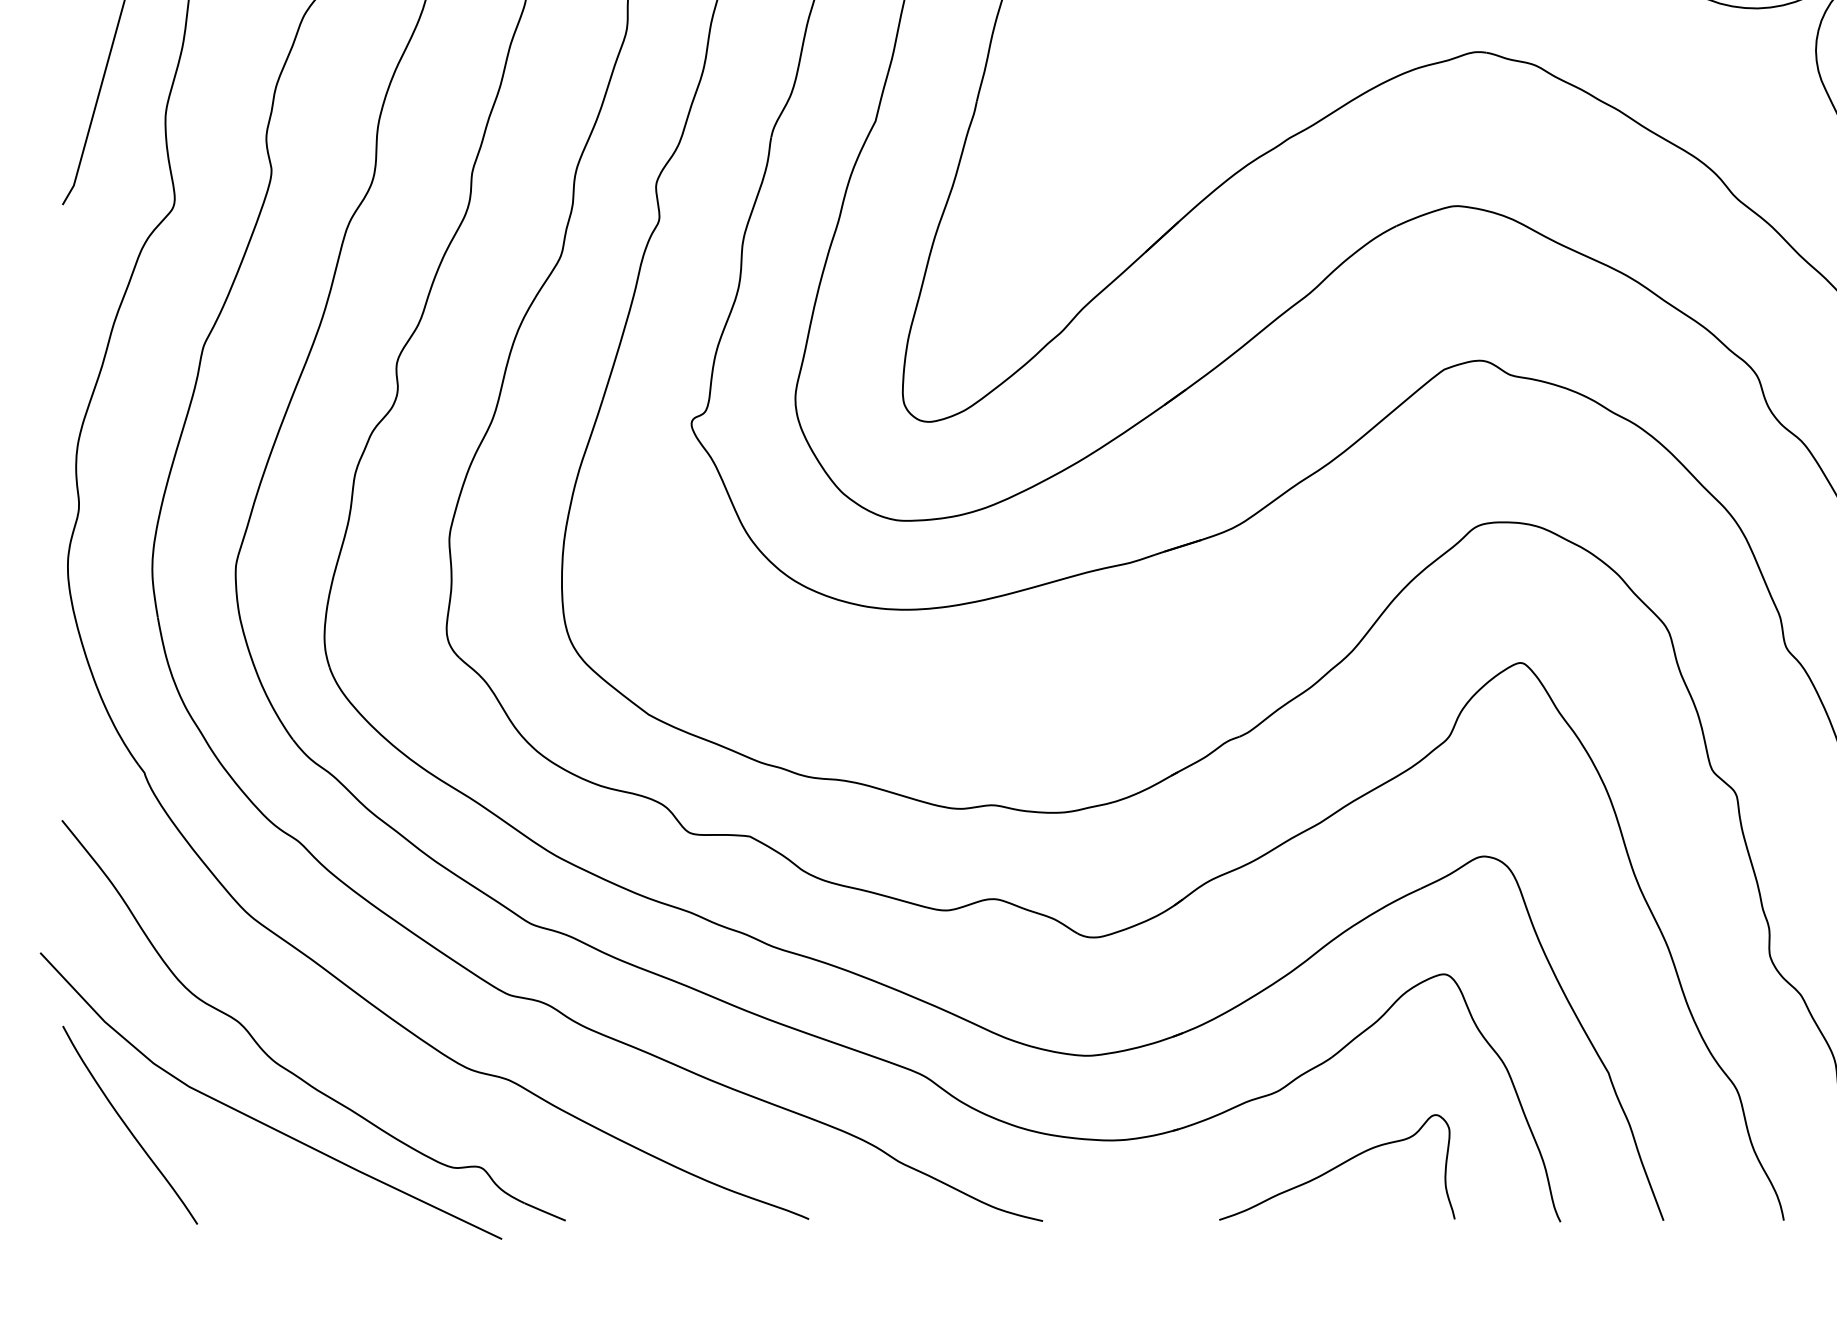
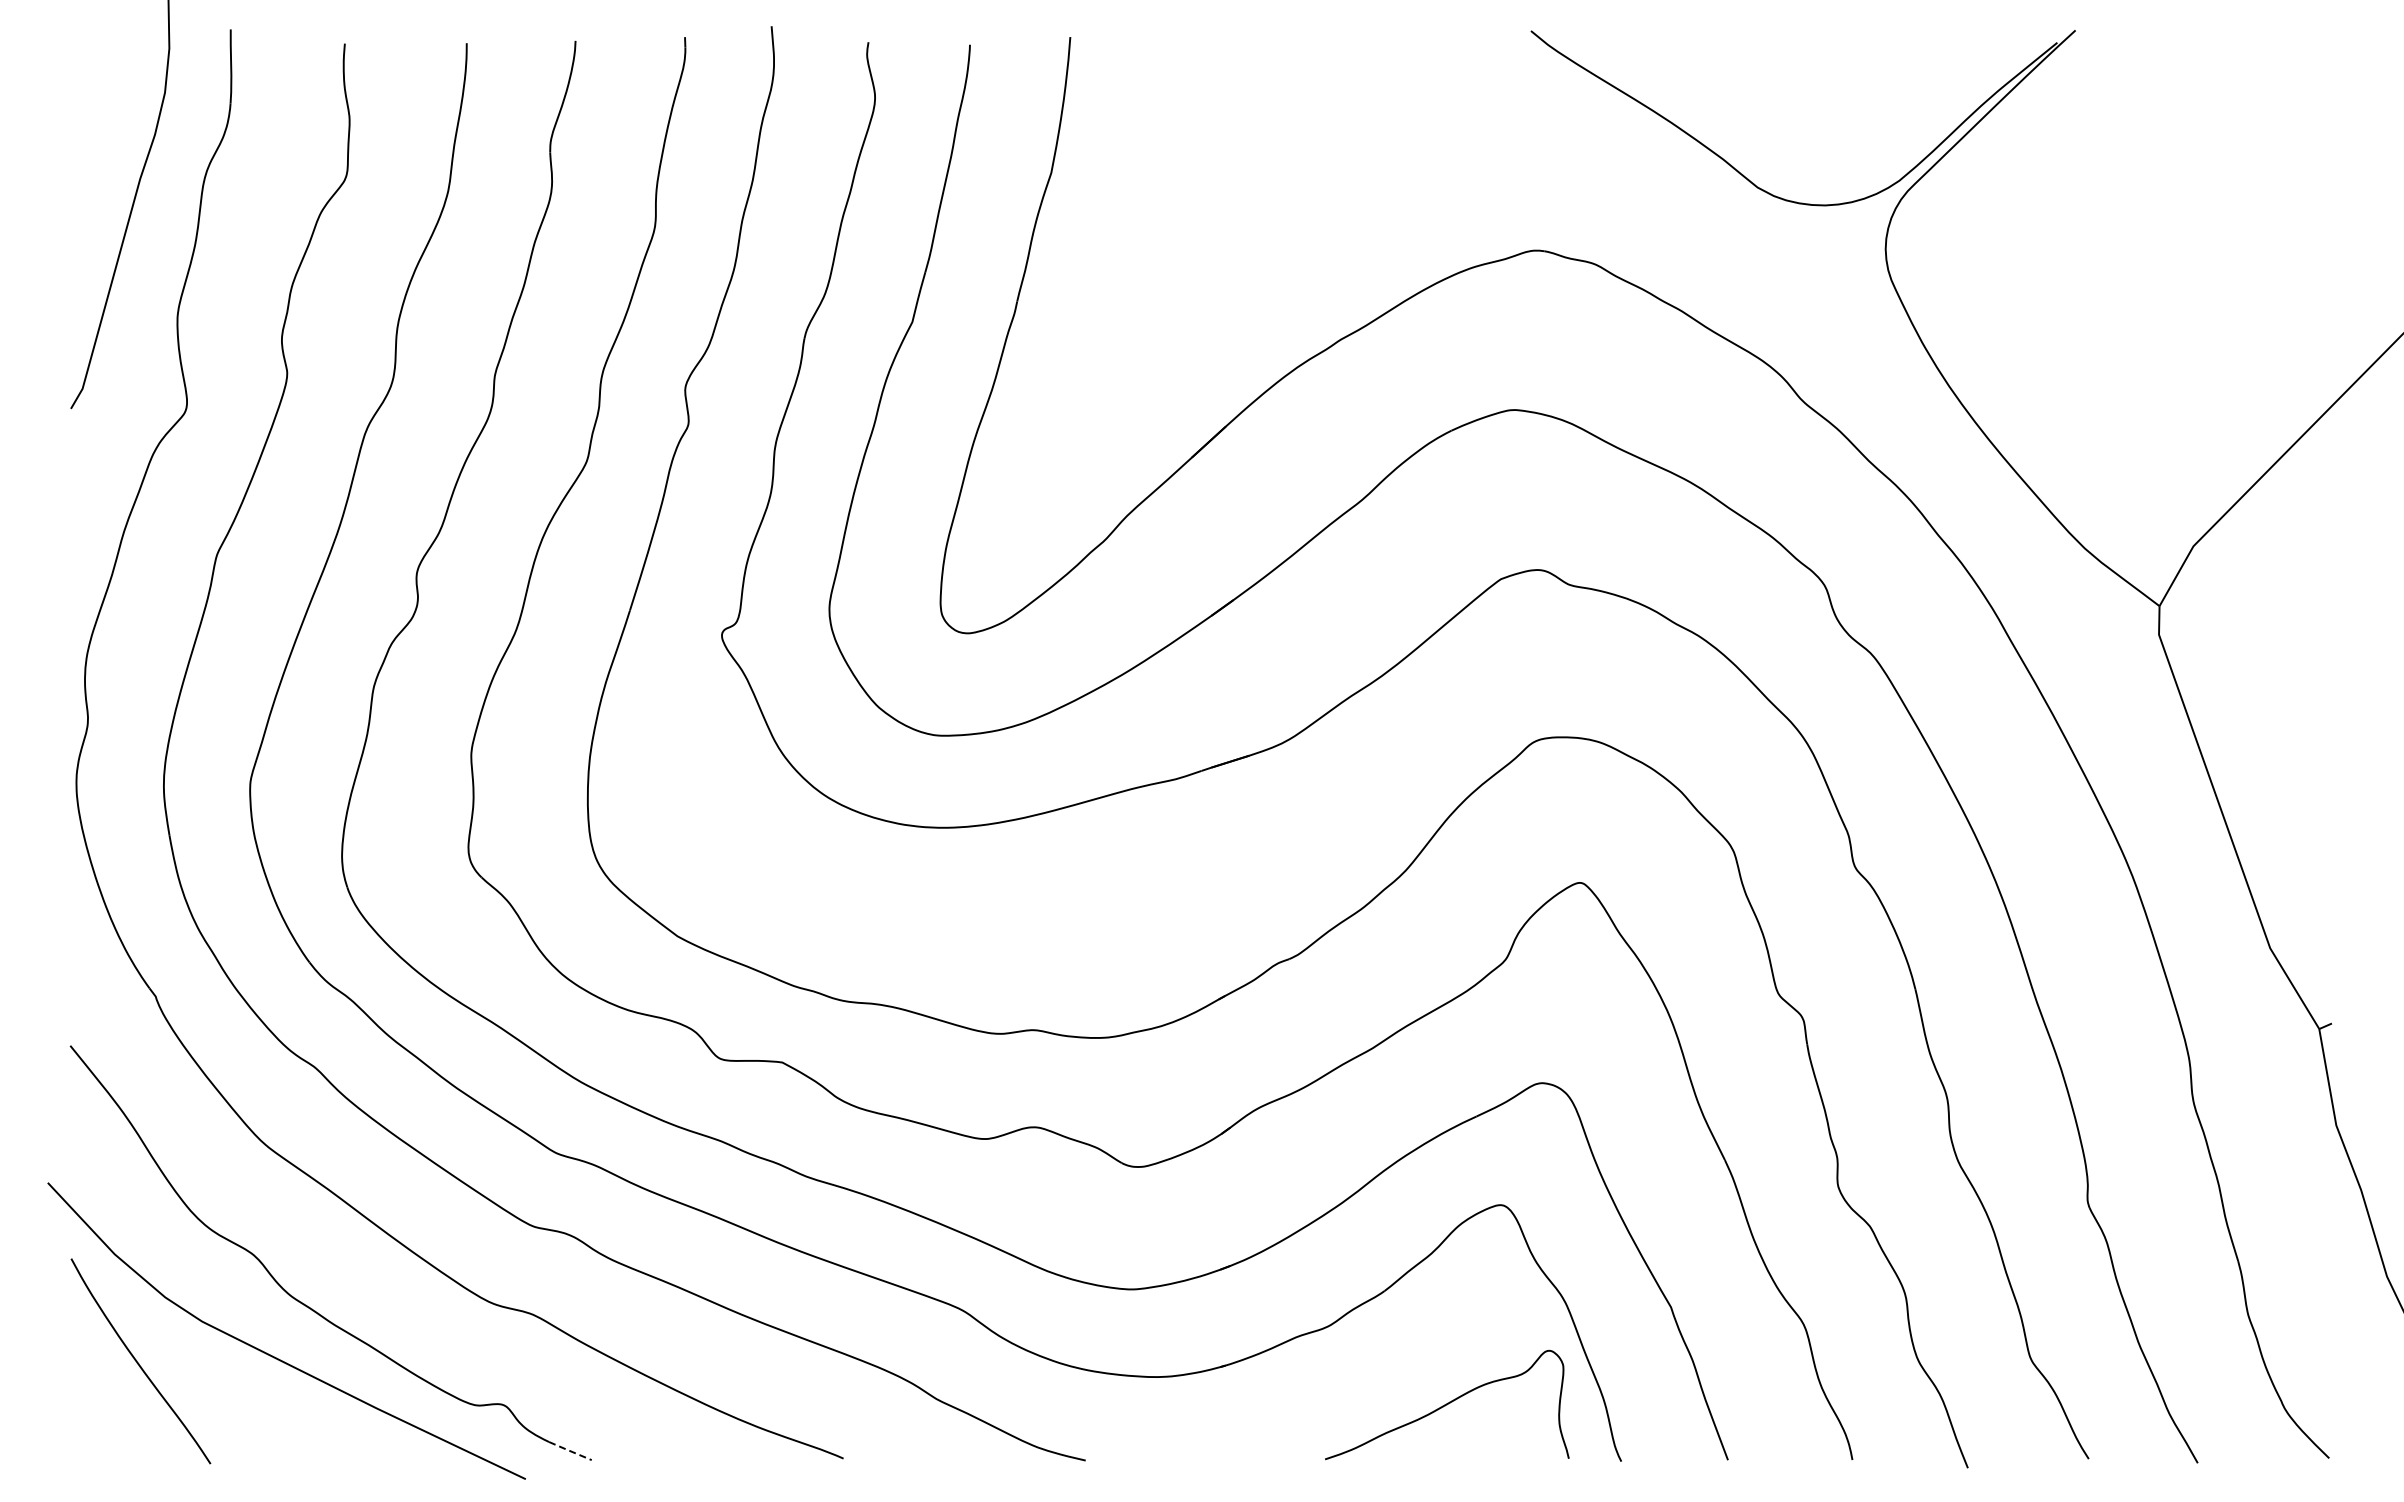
curve: (1337, 1166) -> (1447, 1404), moved
line: (545, 1212) -> (570, 1451), solid -> dashed

